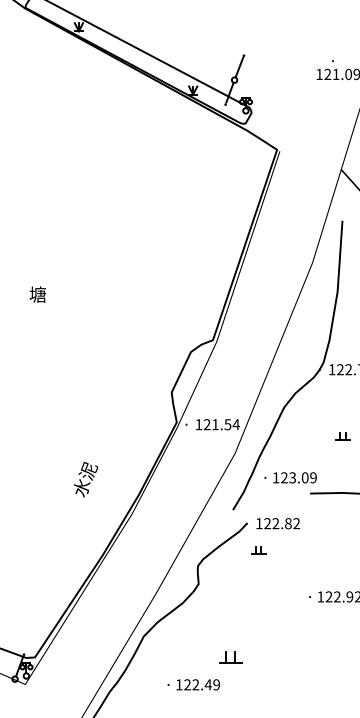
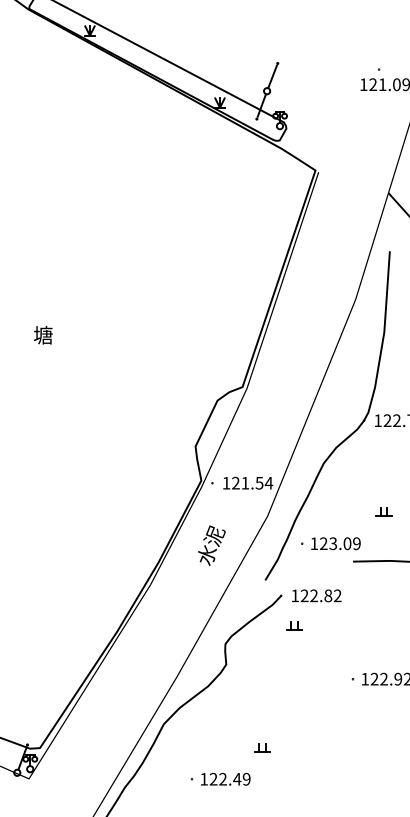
part: (342, 436) -> (383, 512), moved
text: (86, 479) -> (212, 545), moved
part: (230, 657) -> (262, 748), size x0.62

